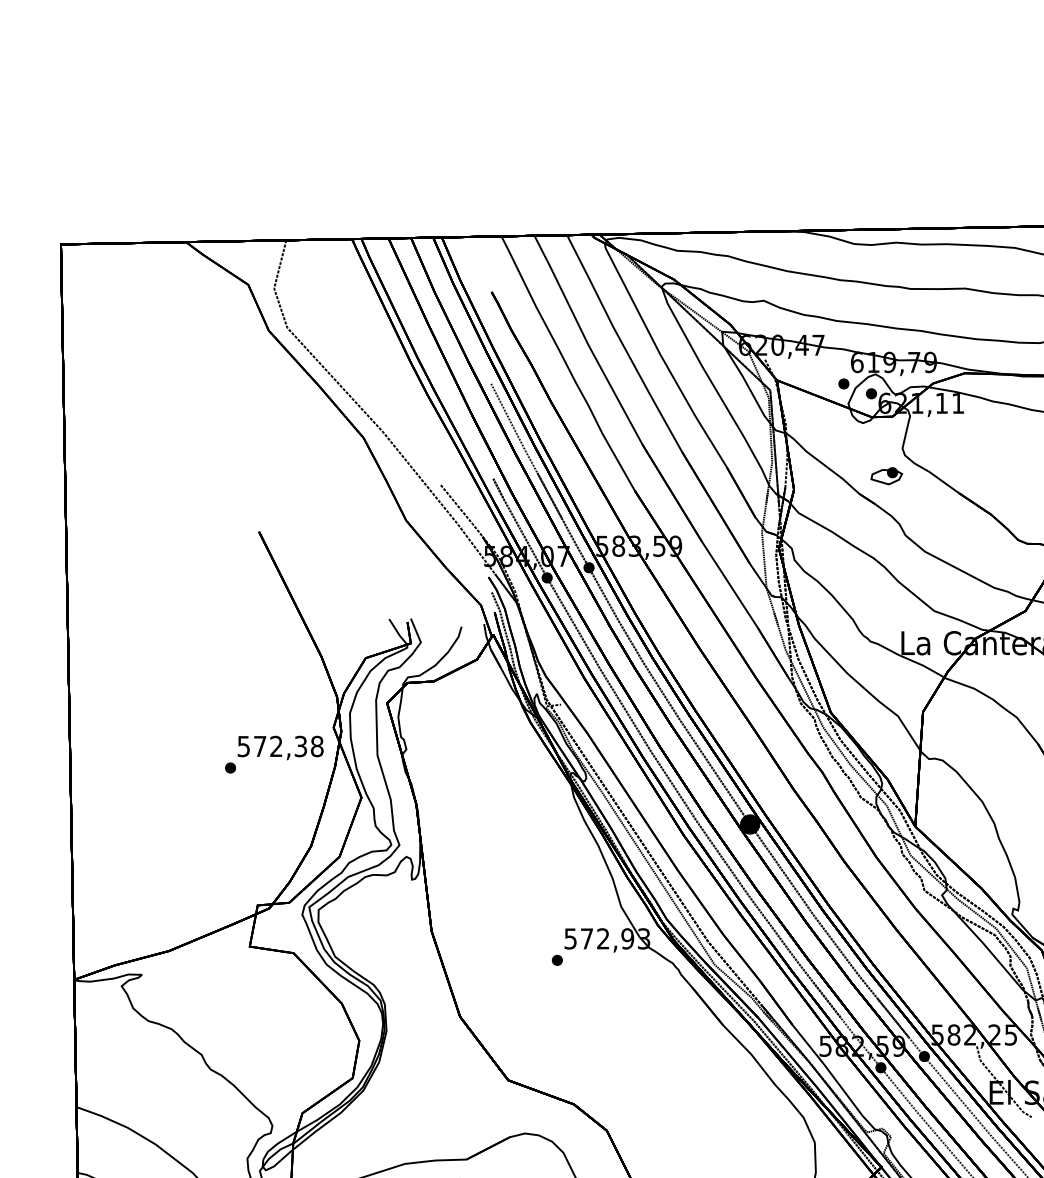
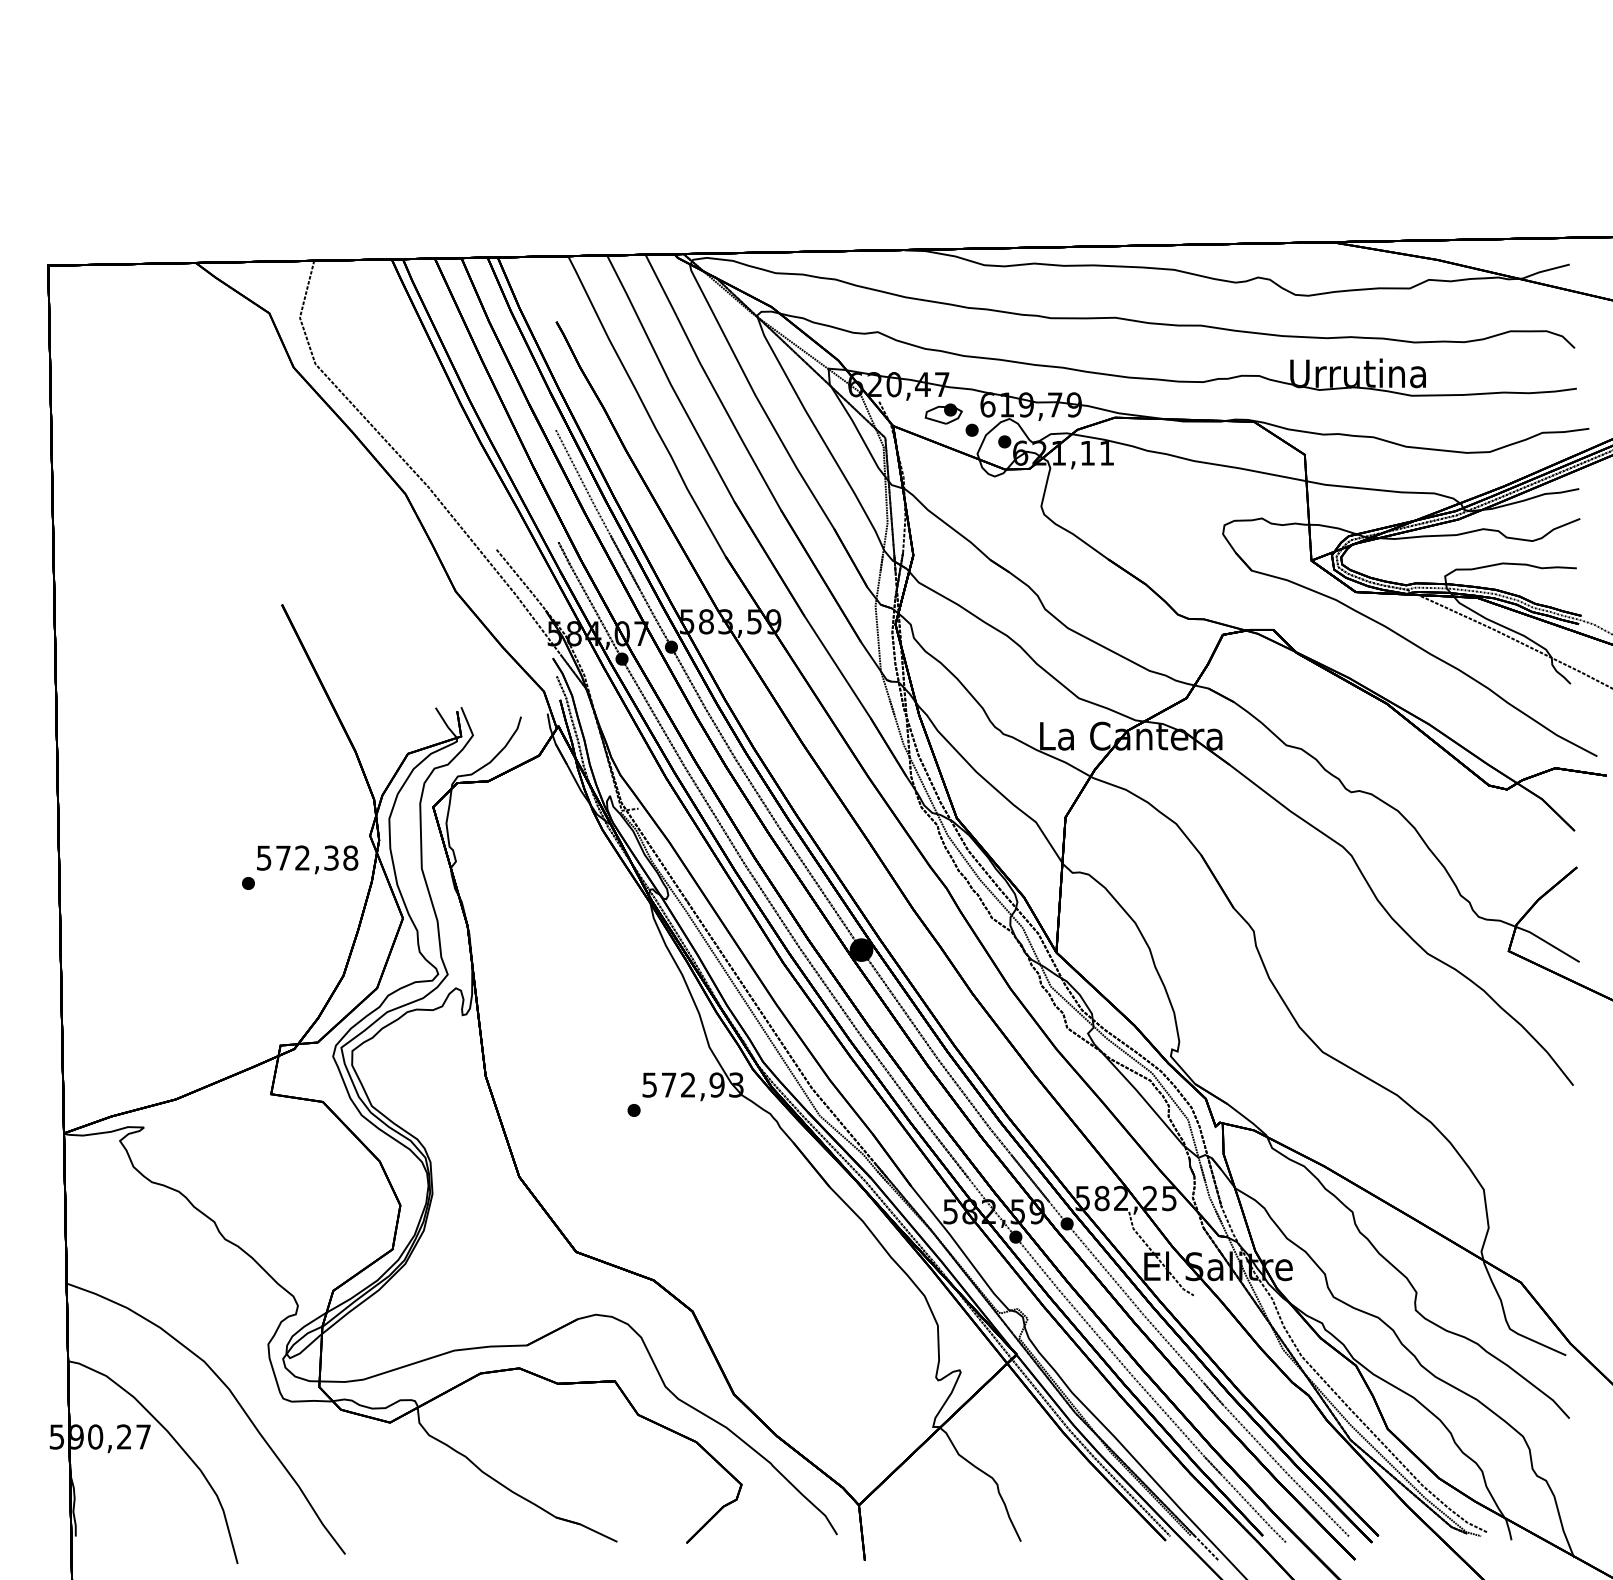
part: (886, 475) -> (943, 413), moved

